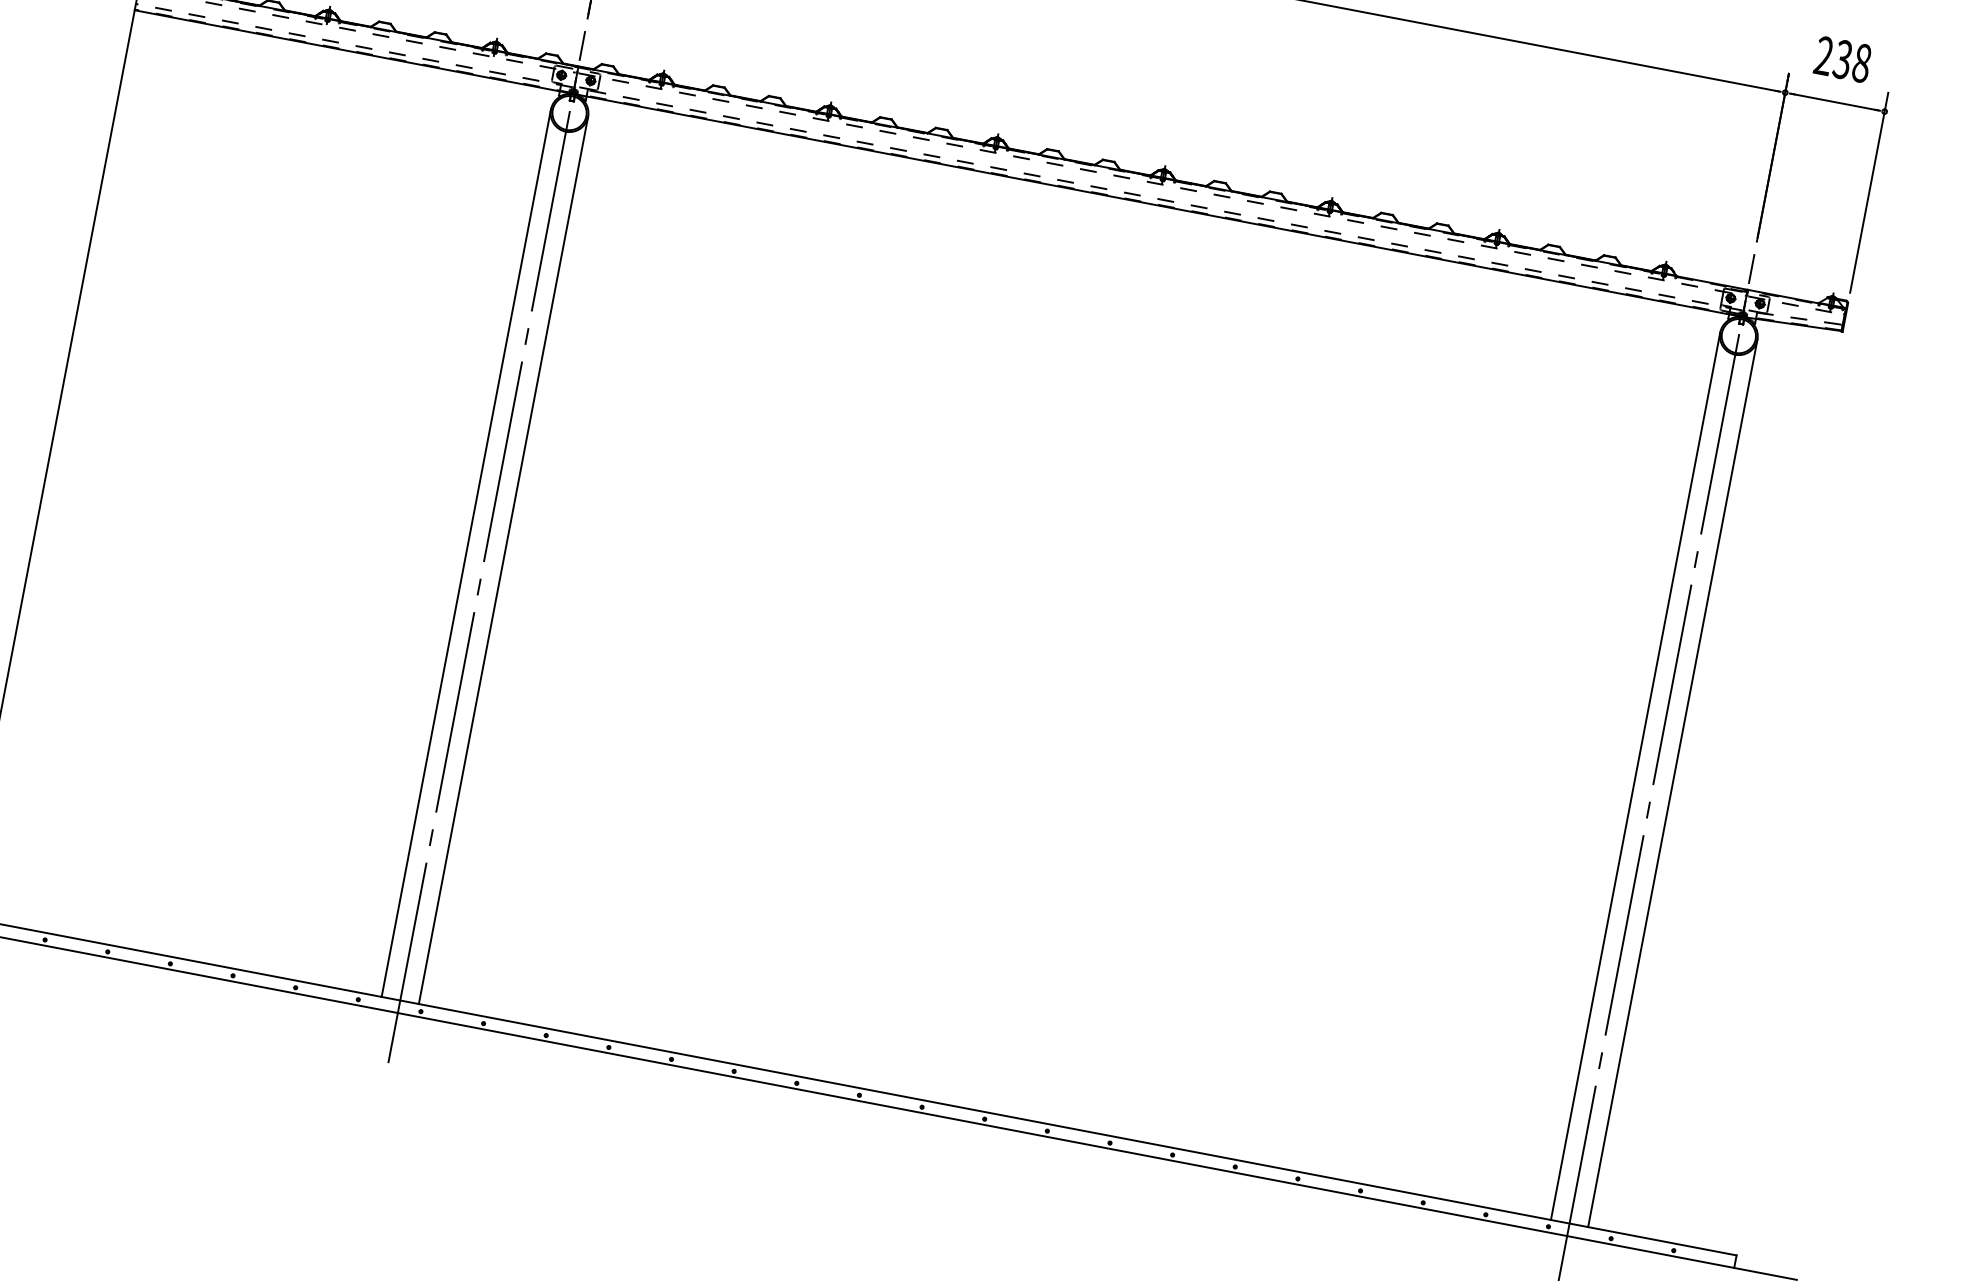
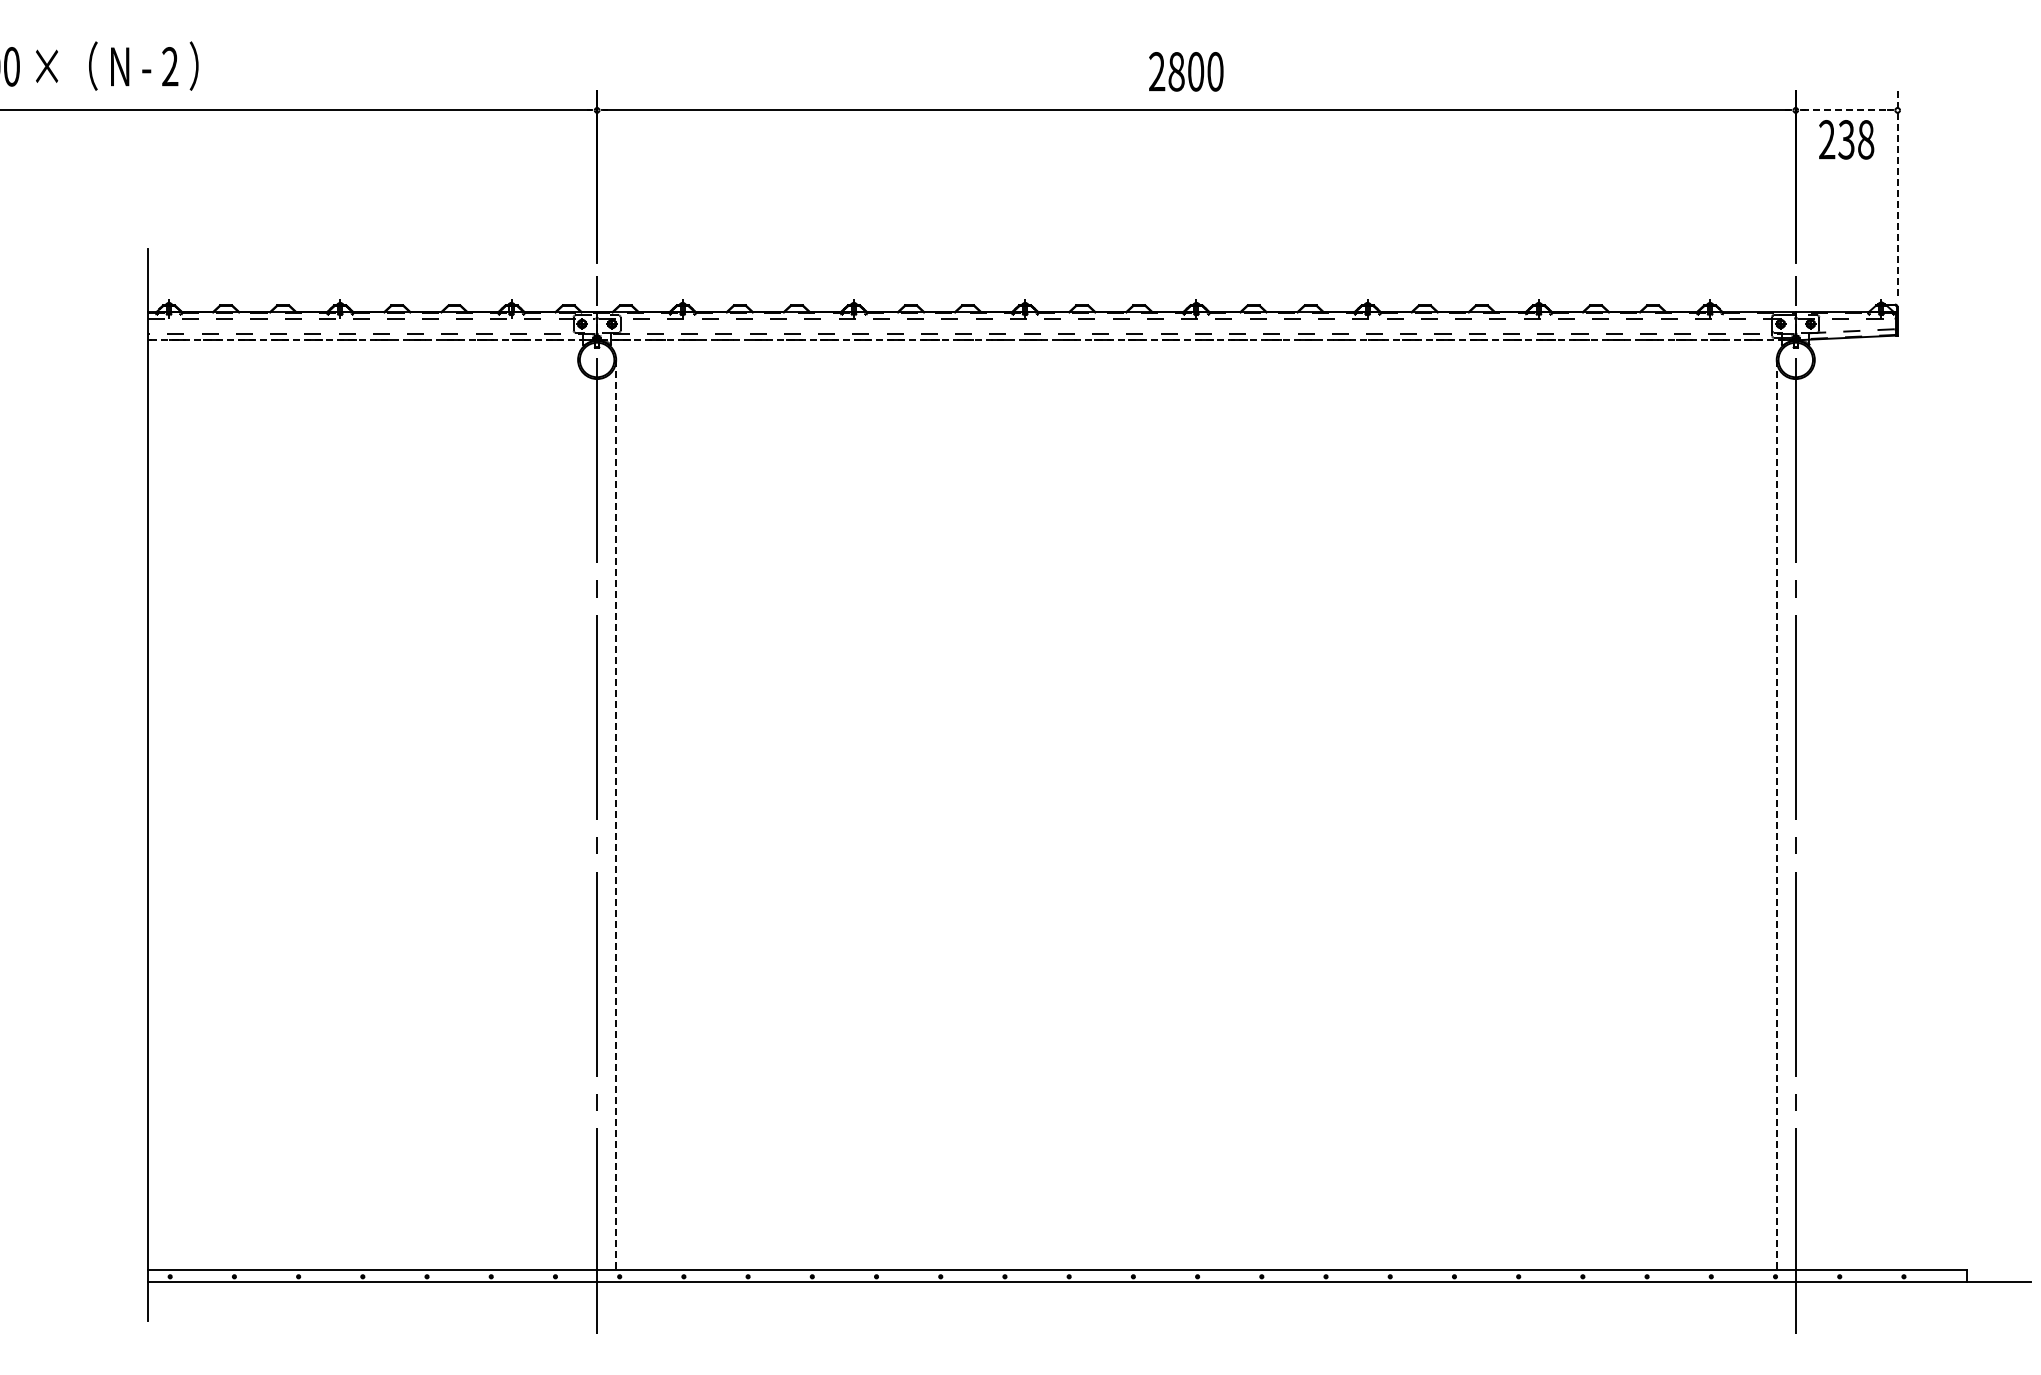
text: (1842, 59) -> (1846, 139), moved
line: (1834, 102) -> (1846, 110), solid -> dashed
line: (938, 163) -> (971, 340), solid -> dashed
line: (1869, 192) -> (1897, 193), solid -> dashed
line: (466, 553) -> (578, 814), removed
line: (503, 560) -> (616, 814), solid -> dashed
line: (1635, 775) -> (1776, 814), solid -> dashed
line: (1672, 783) -> (1814, 814), removed

